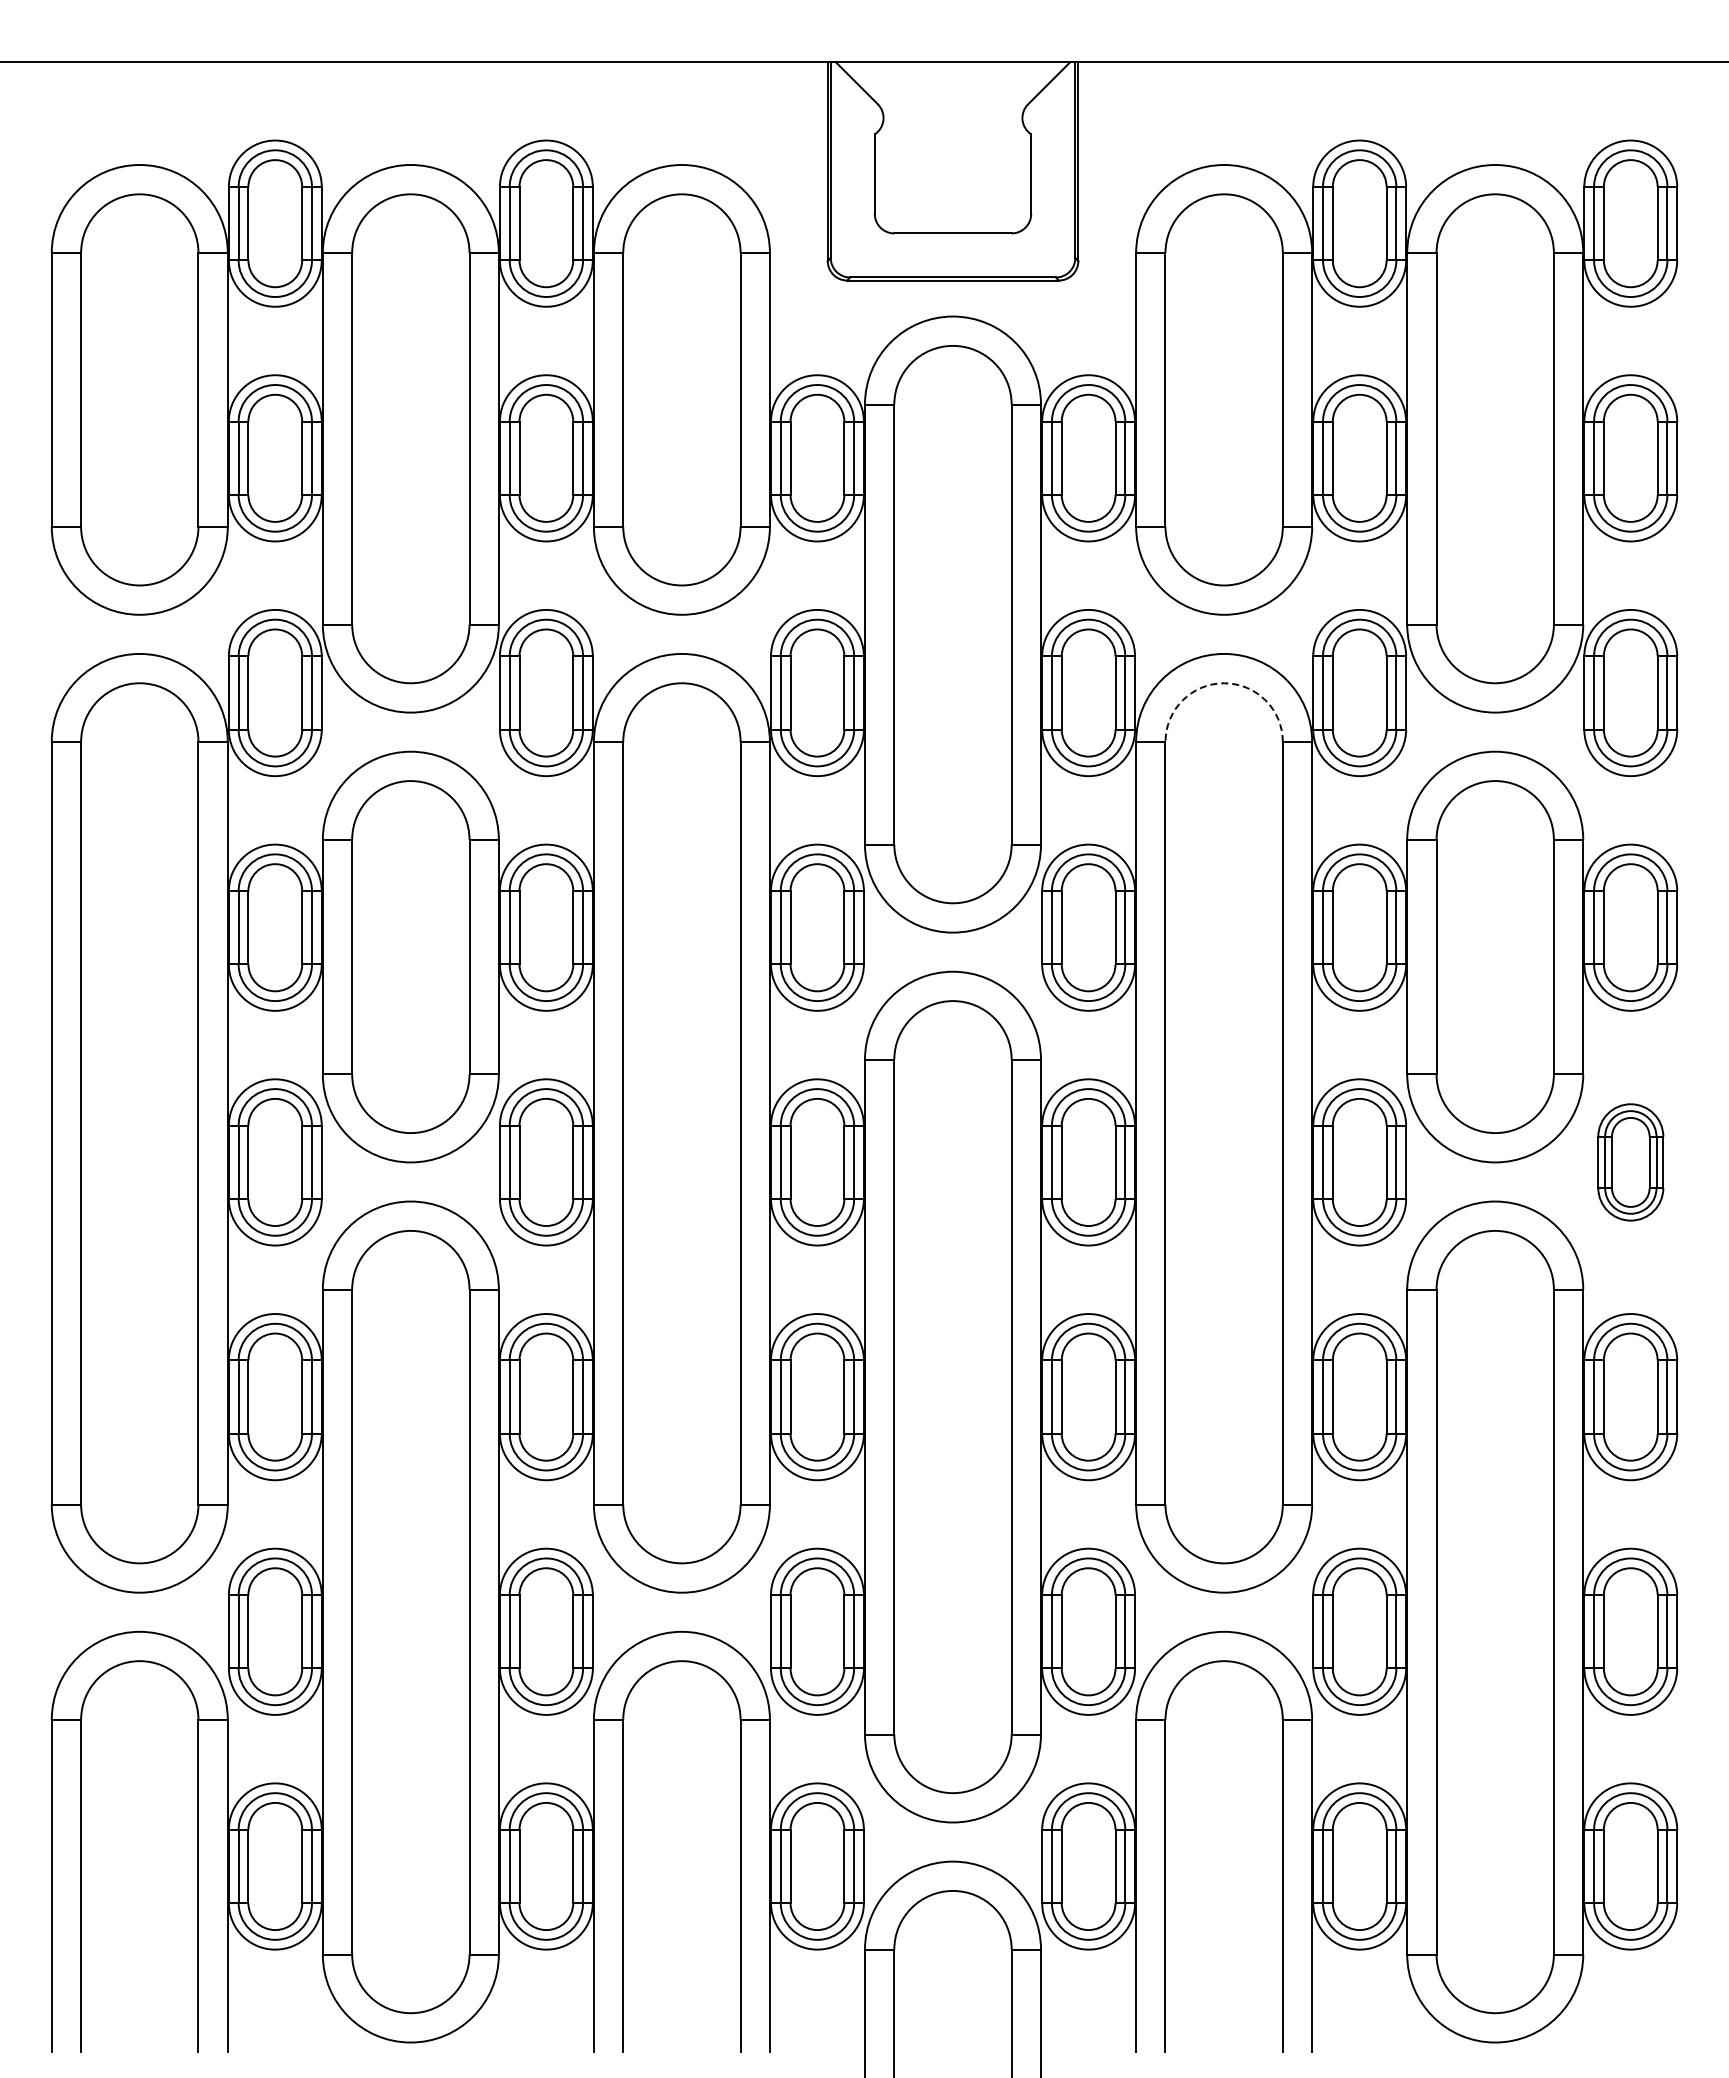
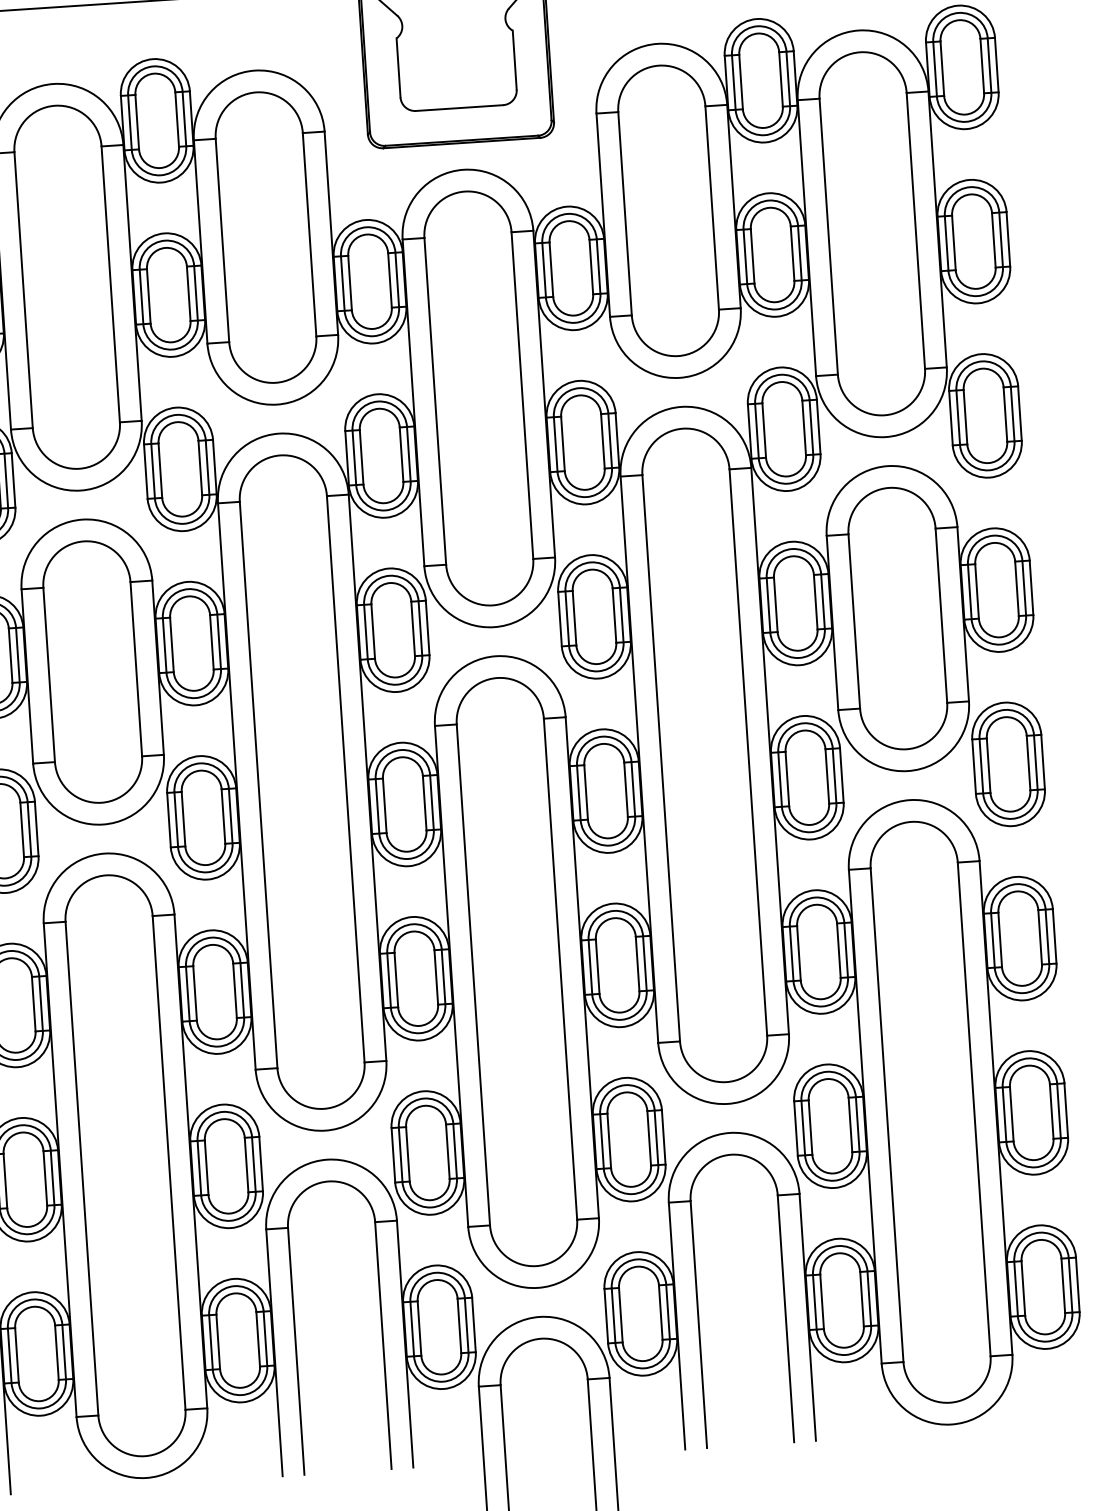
arc: (1224, 683) -> (683, 428), dashed -> solid
part: (1630, 1162) -> (1008, 764), size x1.43

